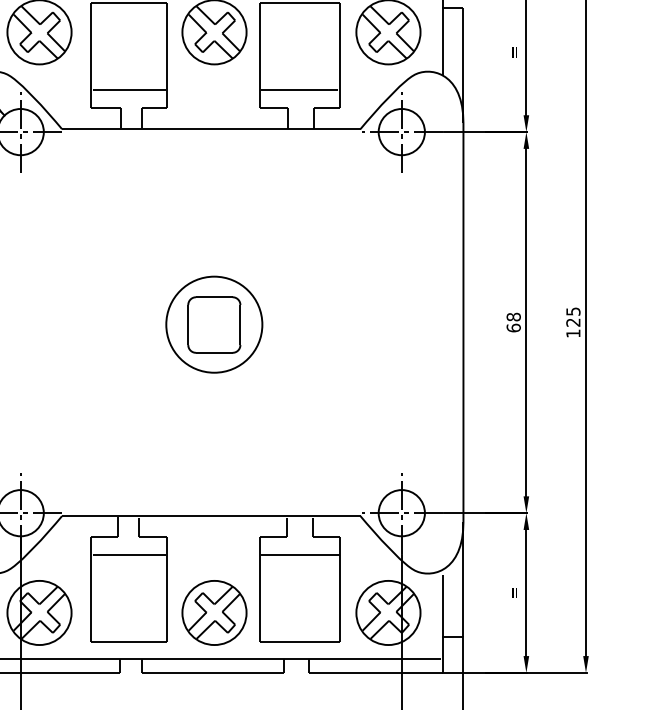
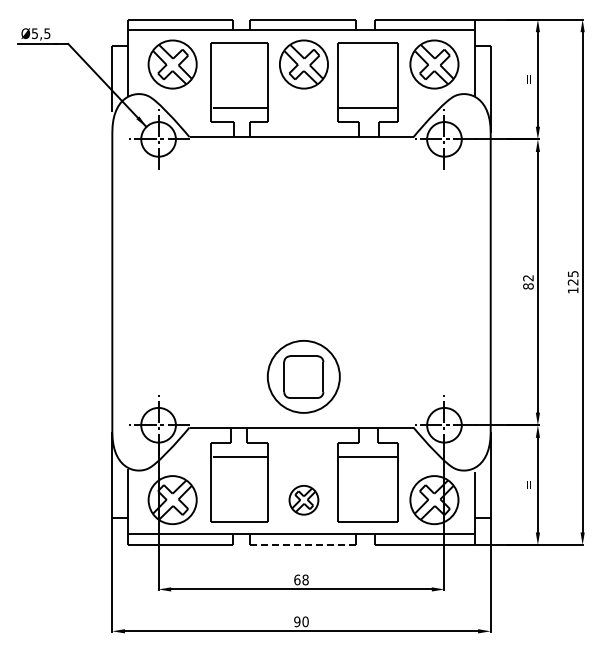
text: (513, 322) -> (528, 282), 68 -> 82
part: (213, 324) -> (303, 376), moved
part: (213, 613) -> (303, 500), size x0.6
line: (213, 673) -> (303, 545), solid -> dashed

